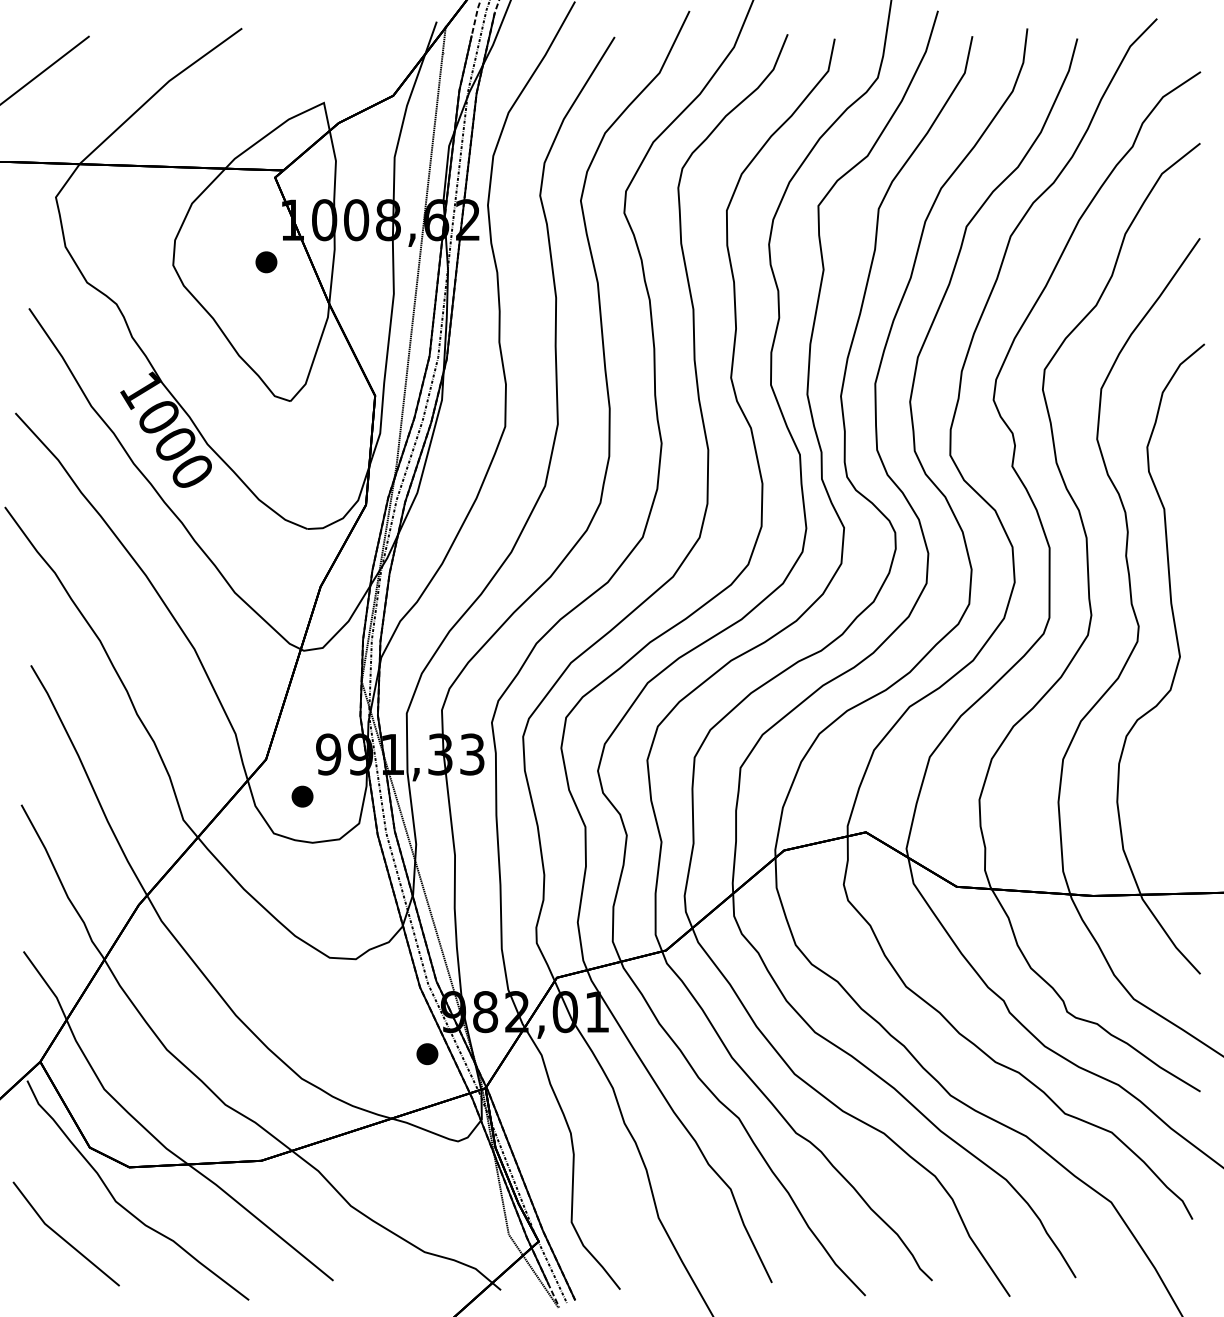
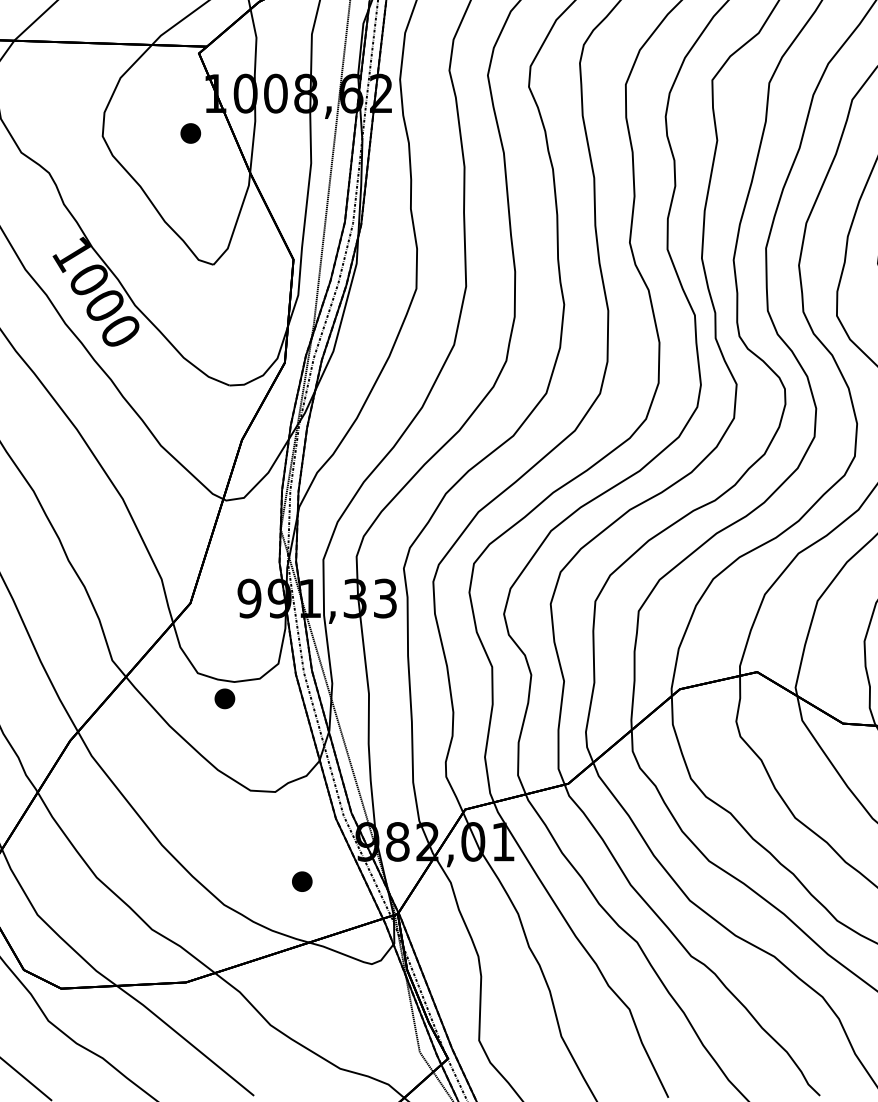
part: (302, 796) -> (224, 698), moved
part: (427, 1054) -> (302, 882), moved

